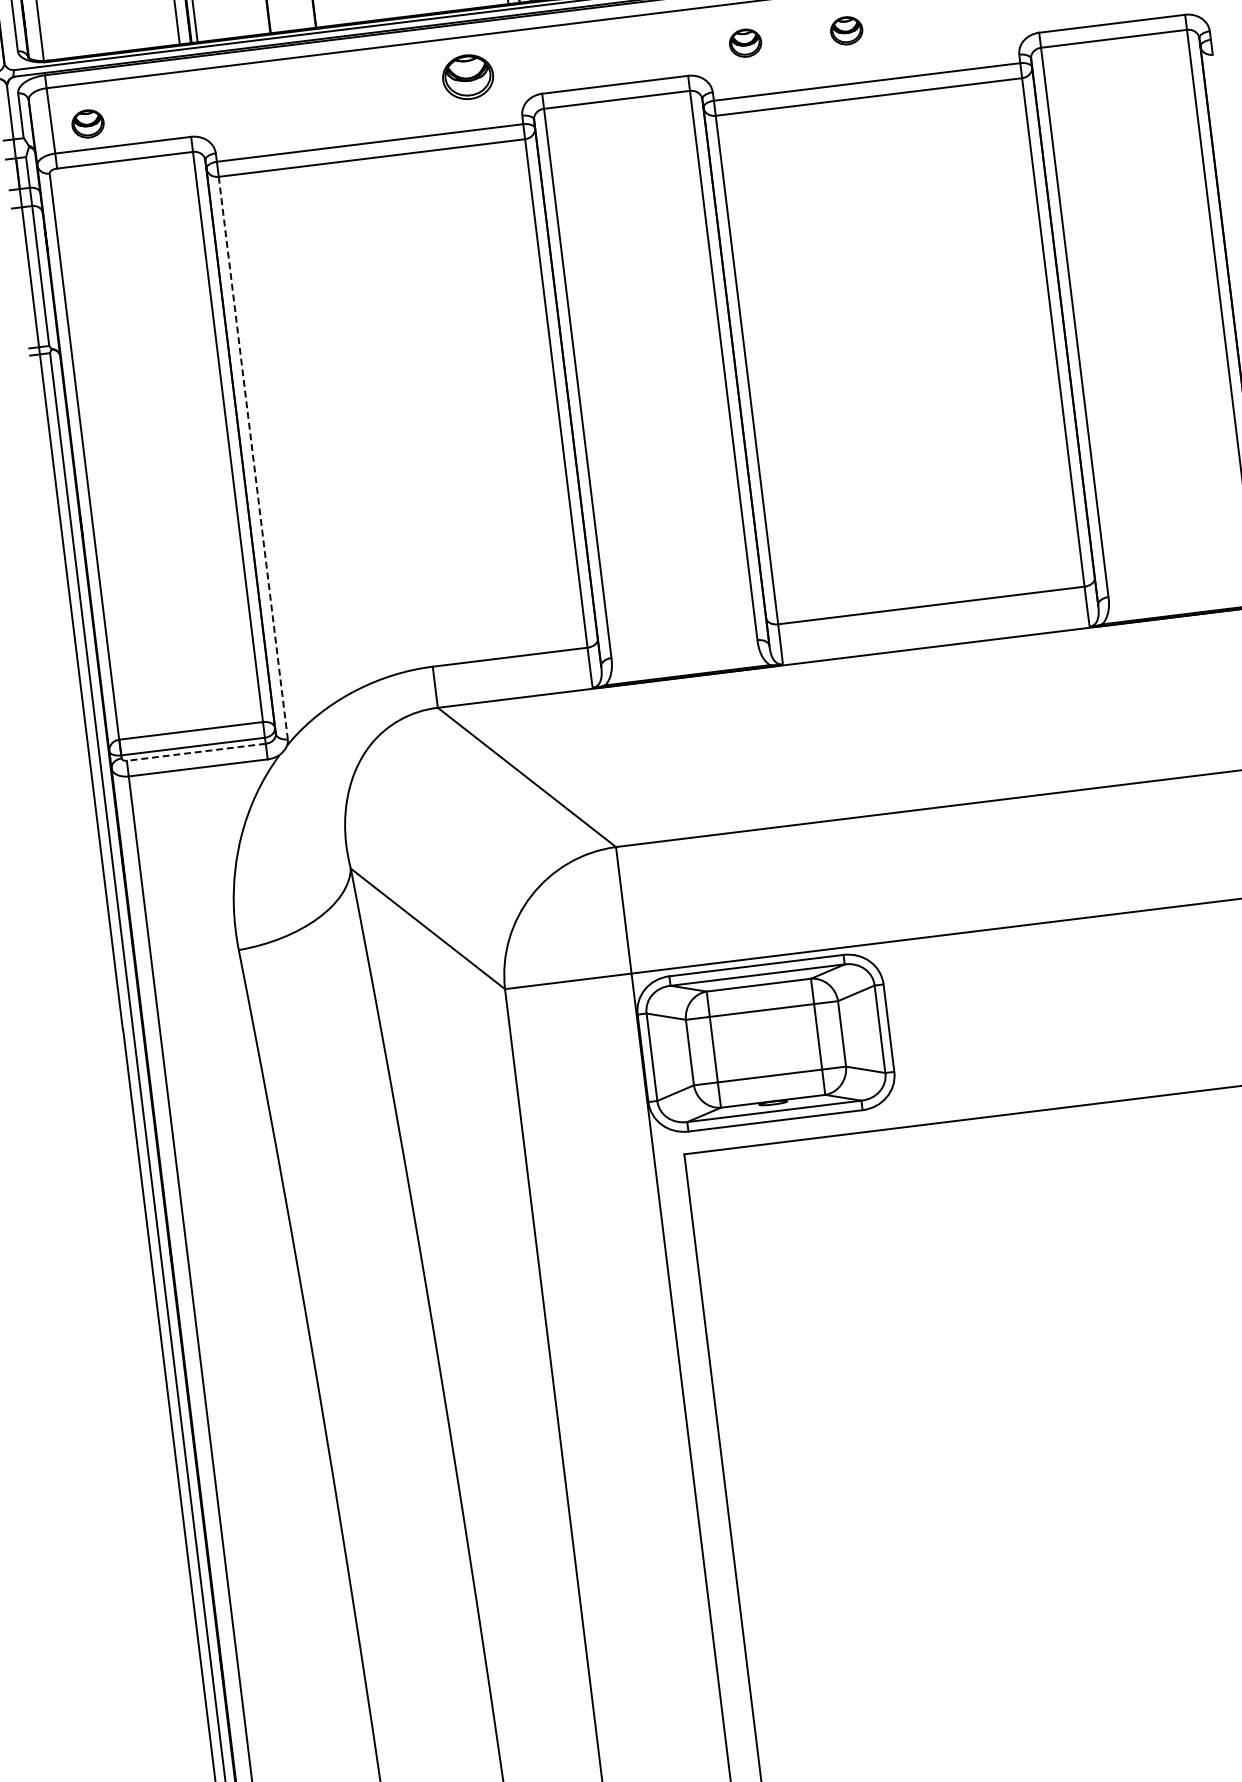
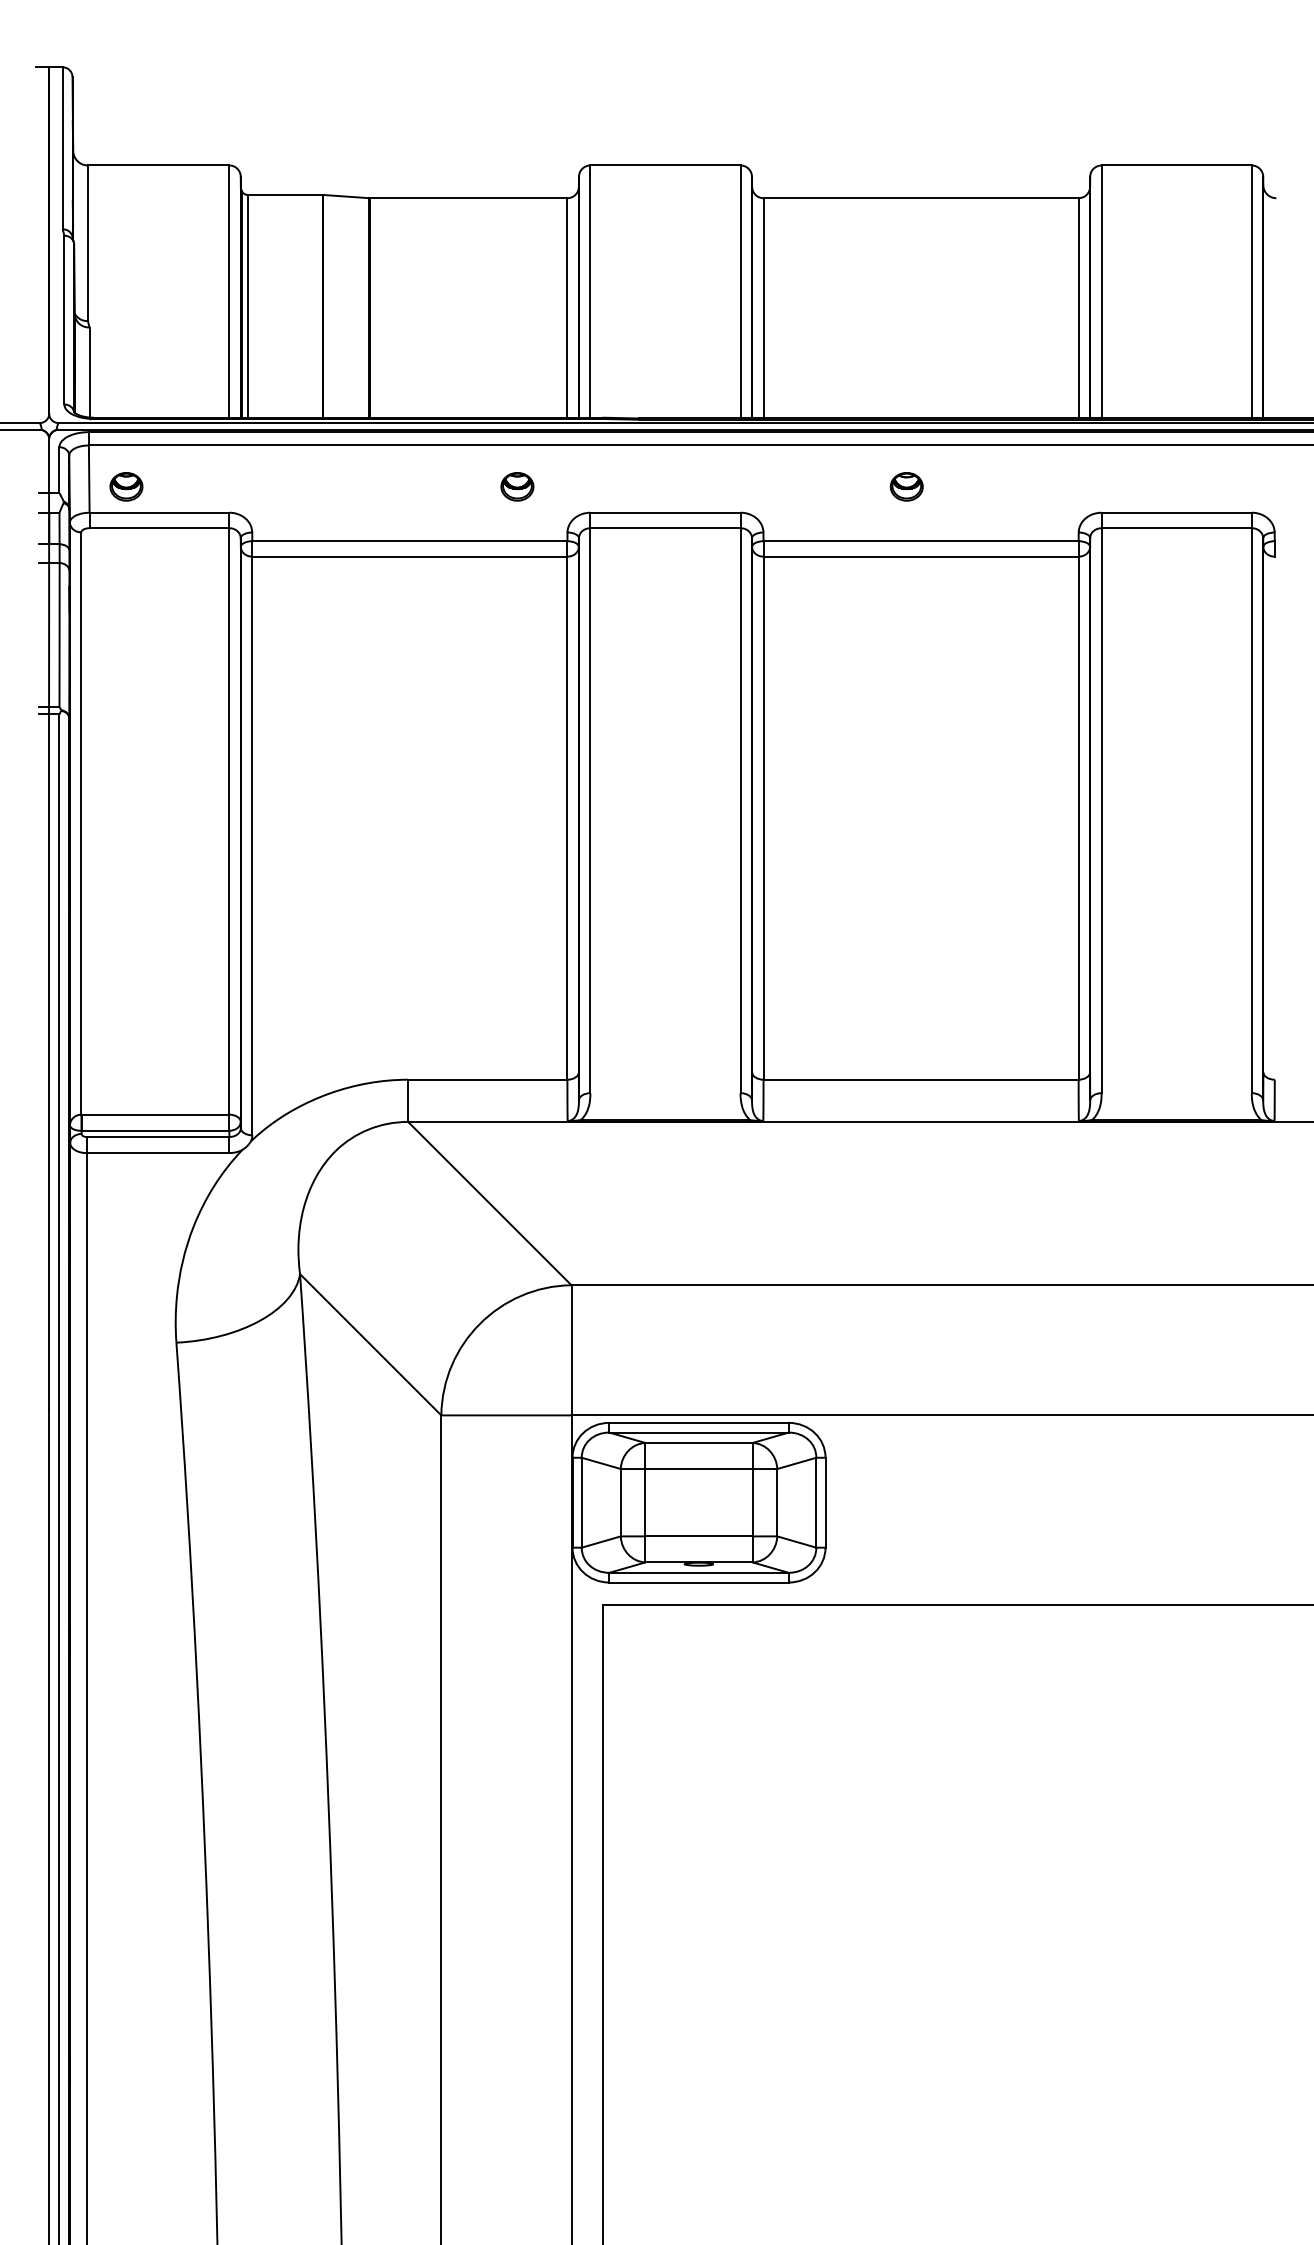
part: (745, 42) -> (802, 486), removed
part: (468, 76) -> (517, 486), size x0.62
line: (253, 458) -> (252, 846), dashed -> solid
line: (195, 752) -> (157, 1137), dashed -> solid

